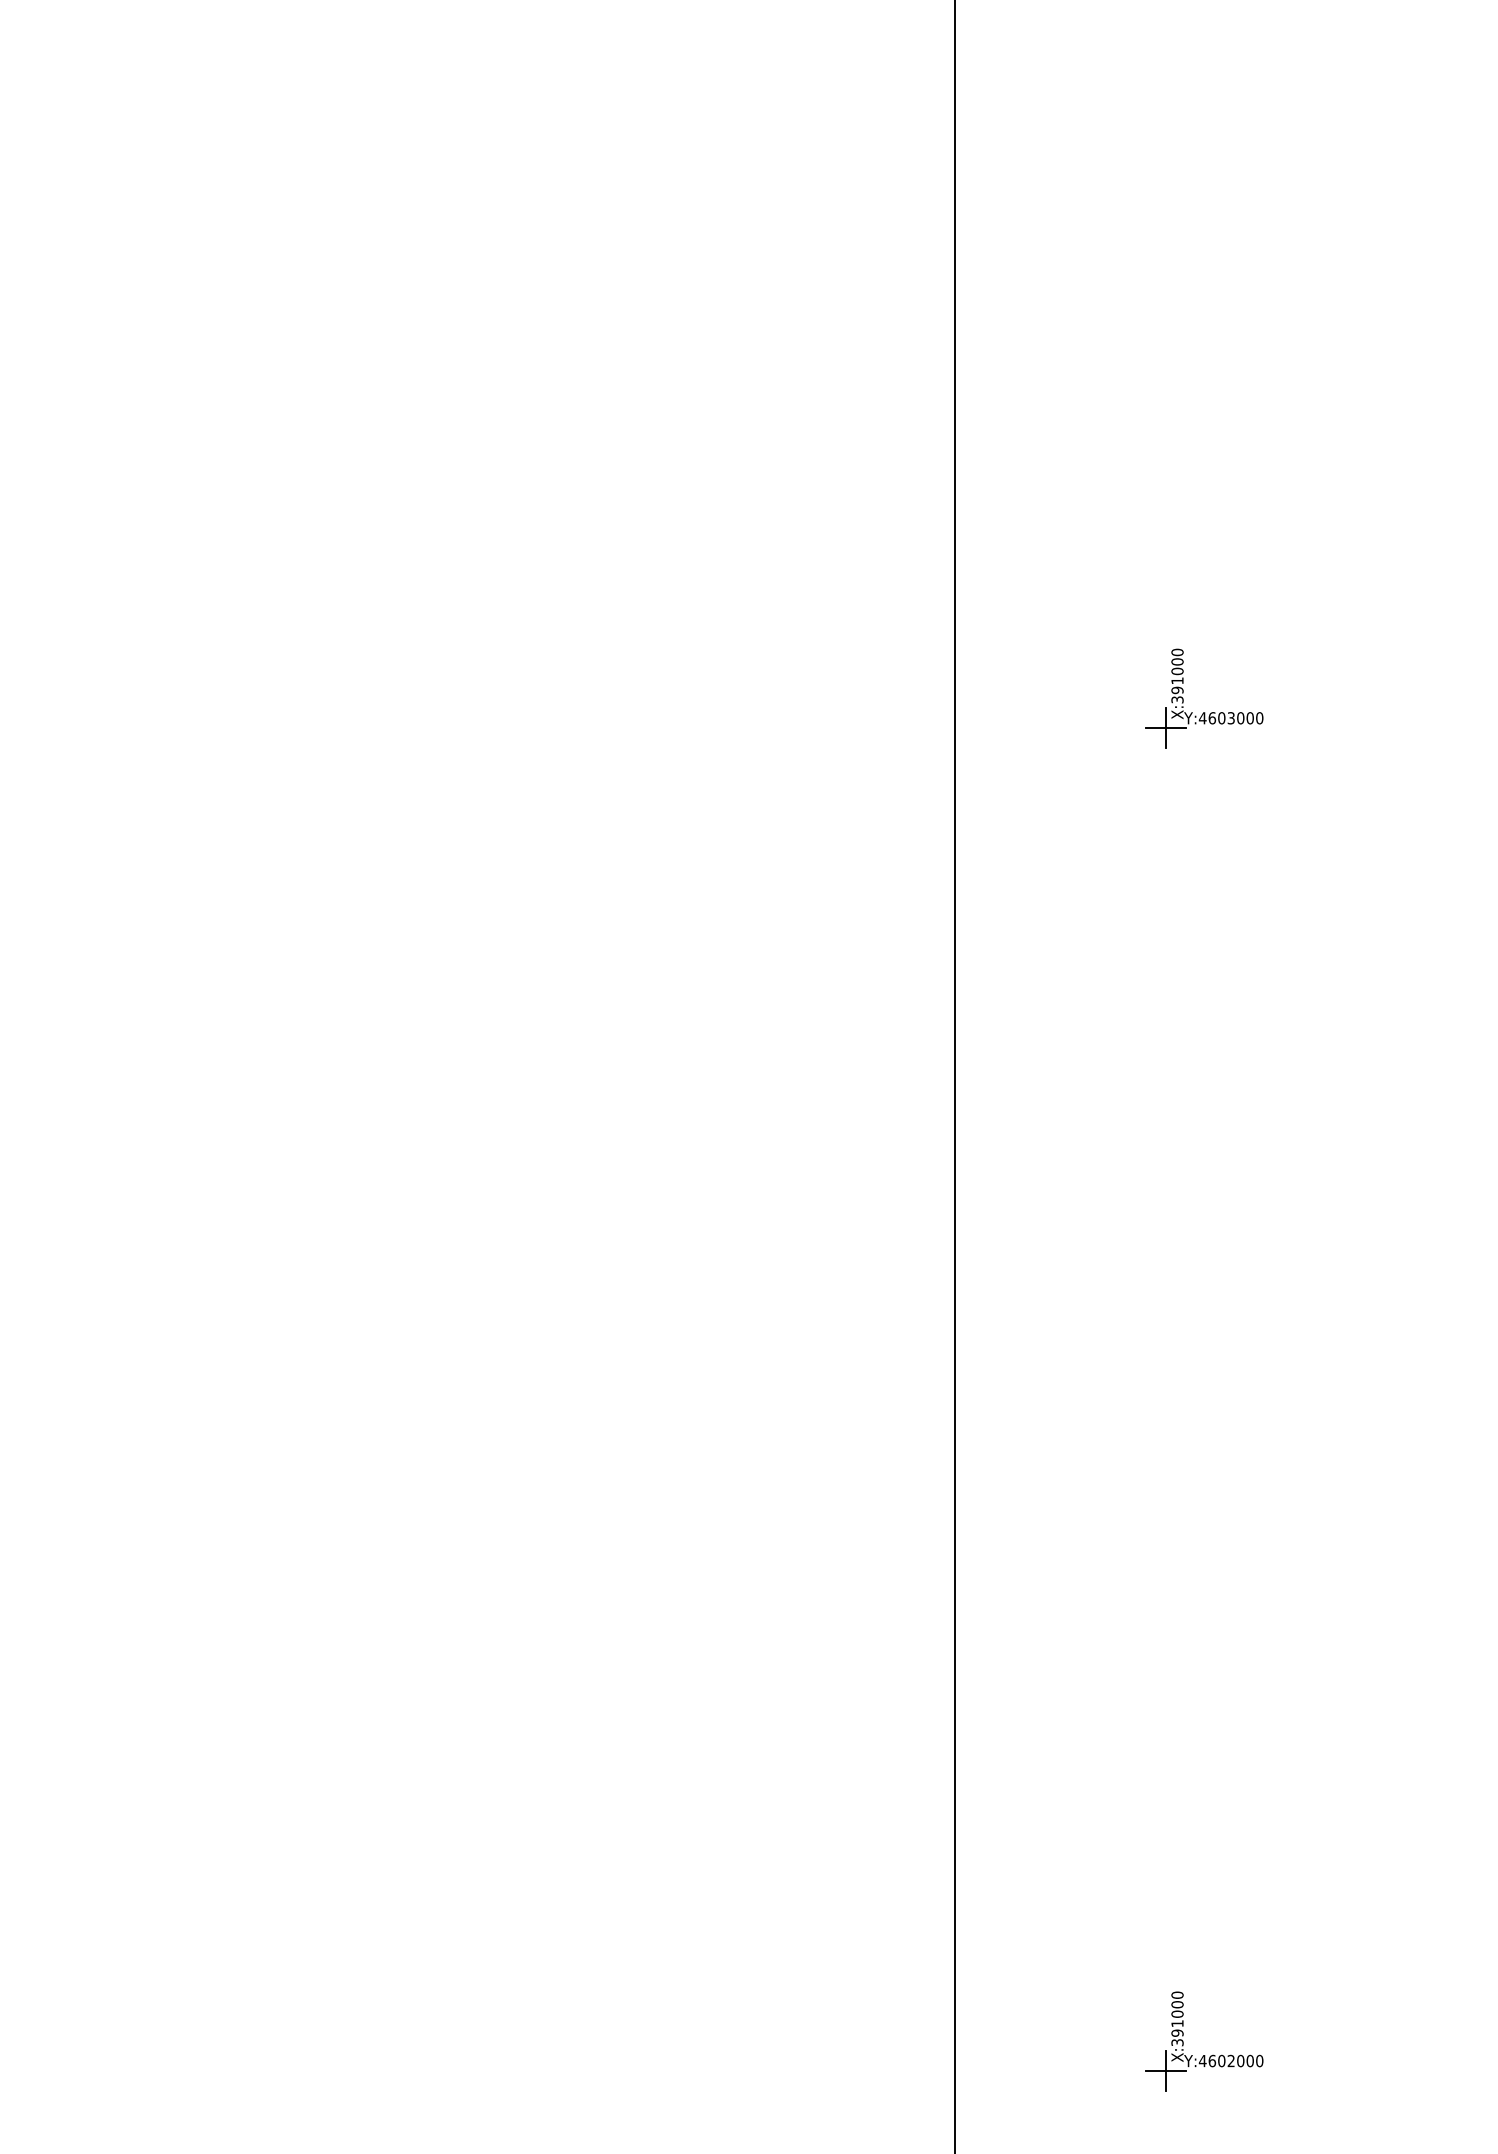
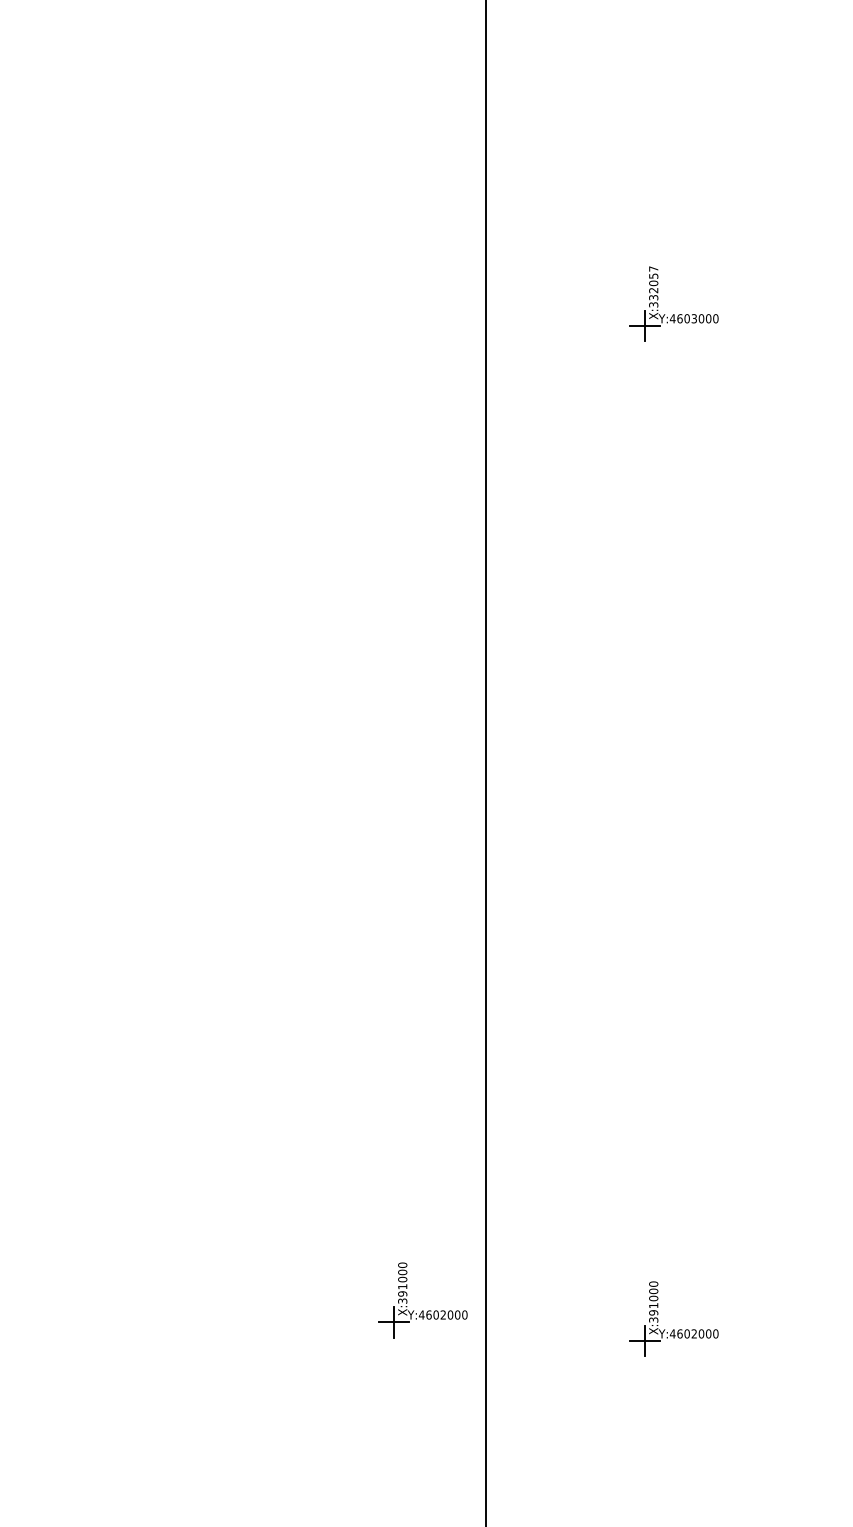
text: (1177, 671) -> (653, 283), X:391000 -> X:332057
part: (872, 2030) -> (423, 1310), added

